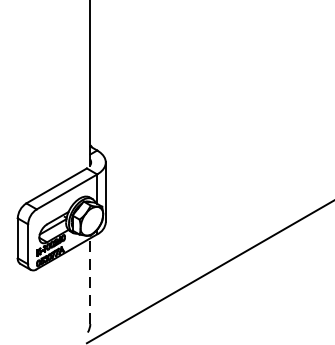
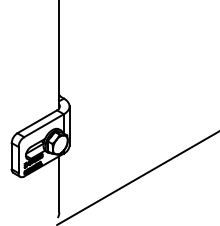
line: (90, 279) -> (59, 183), dashed -> solid

